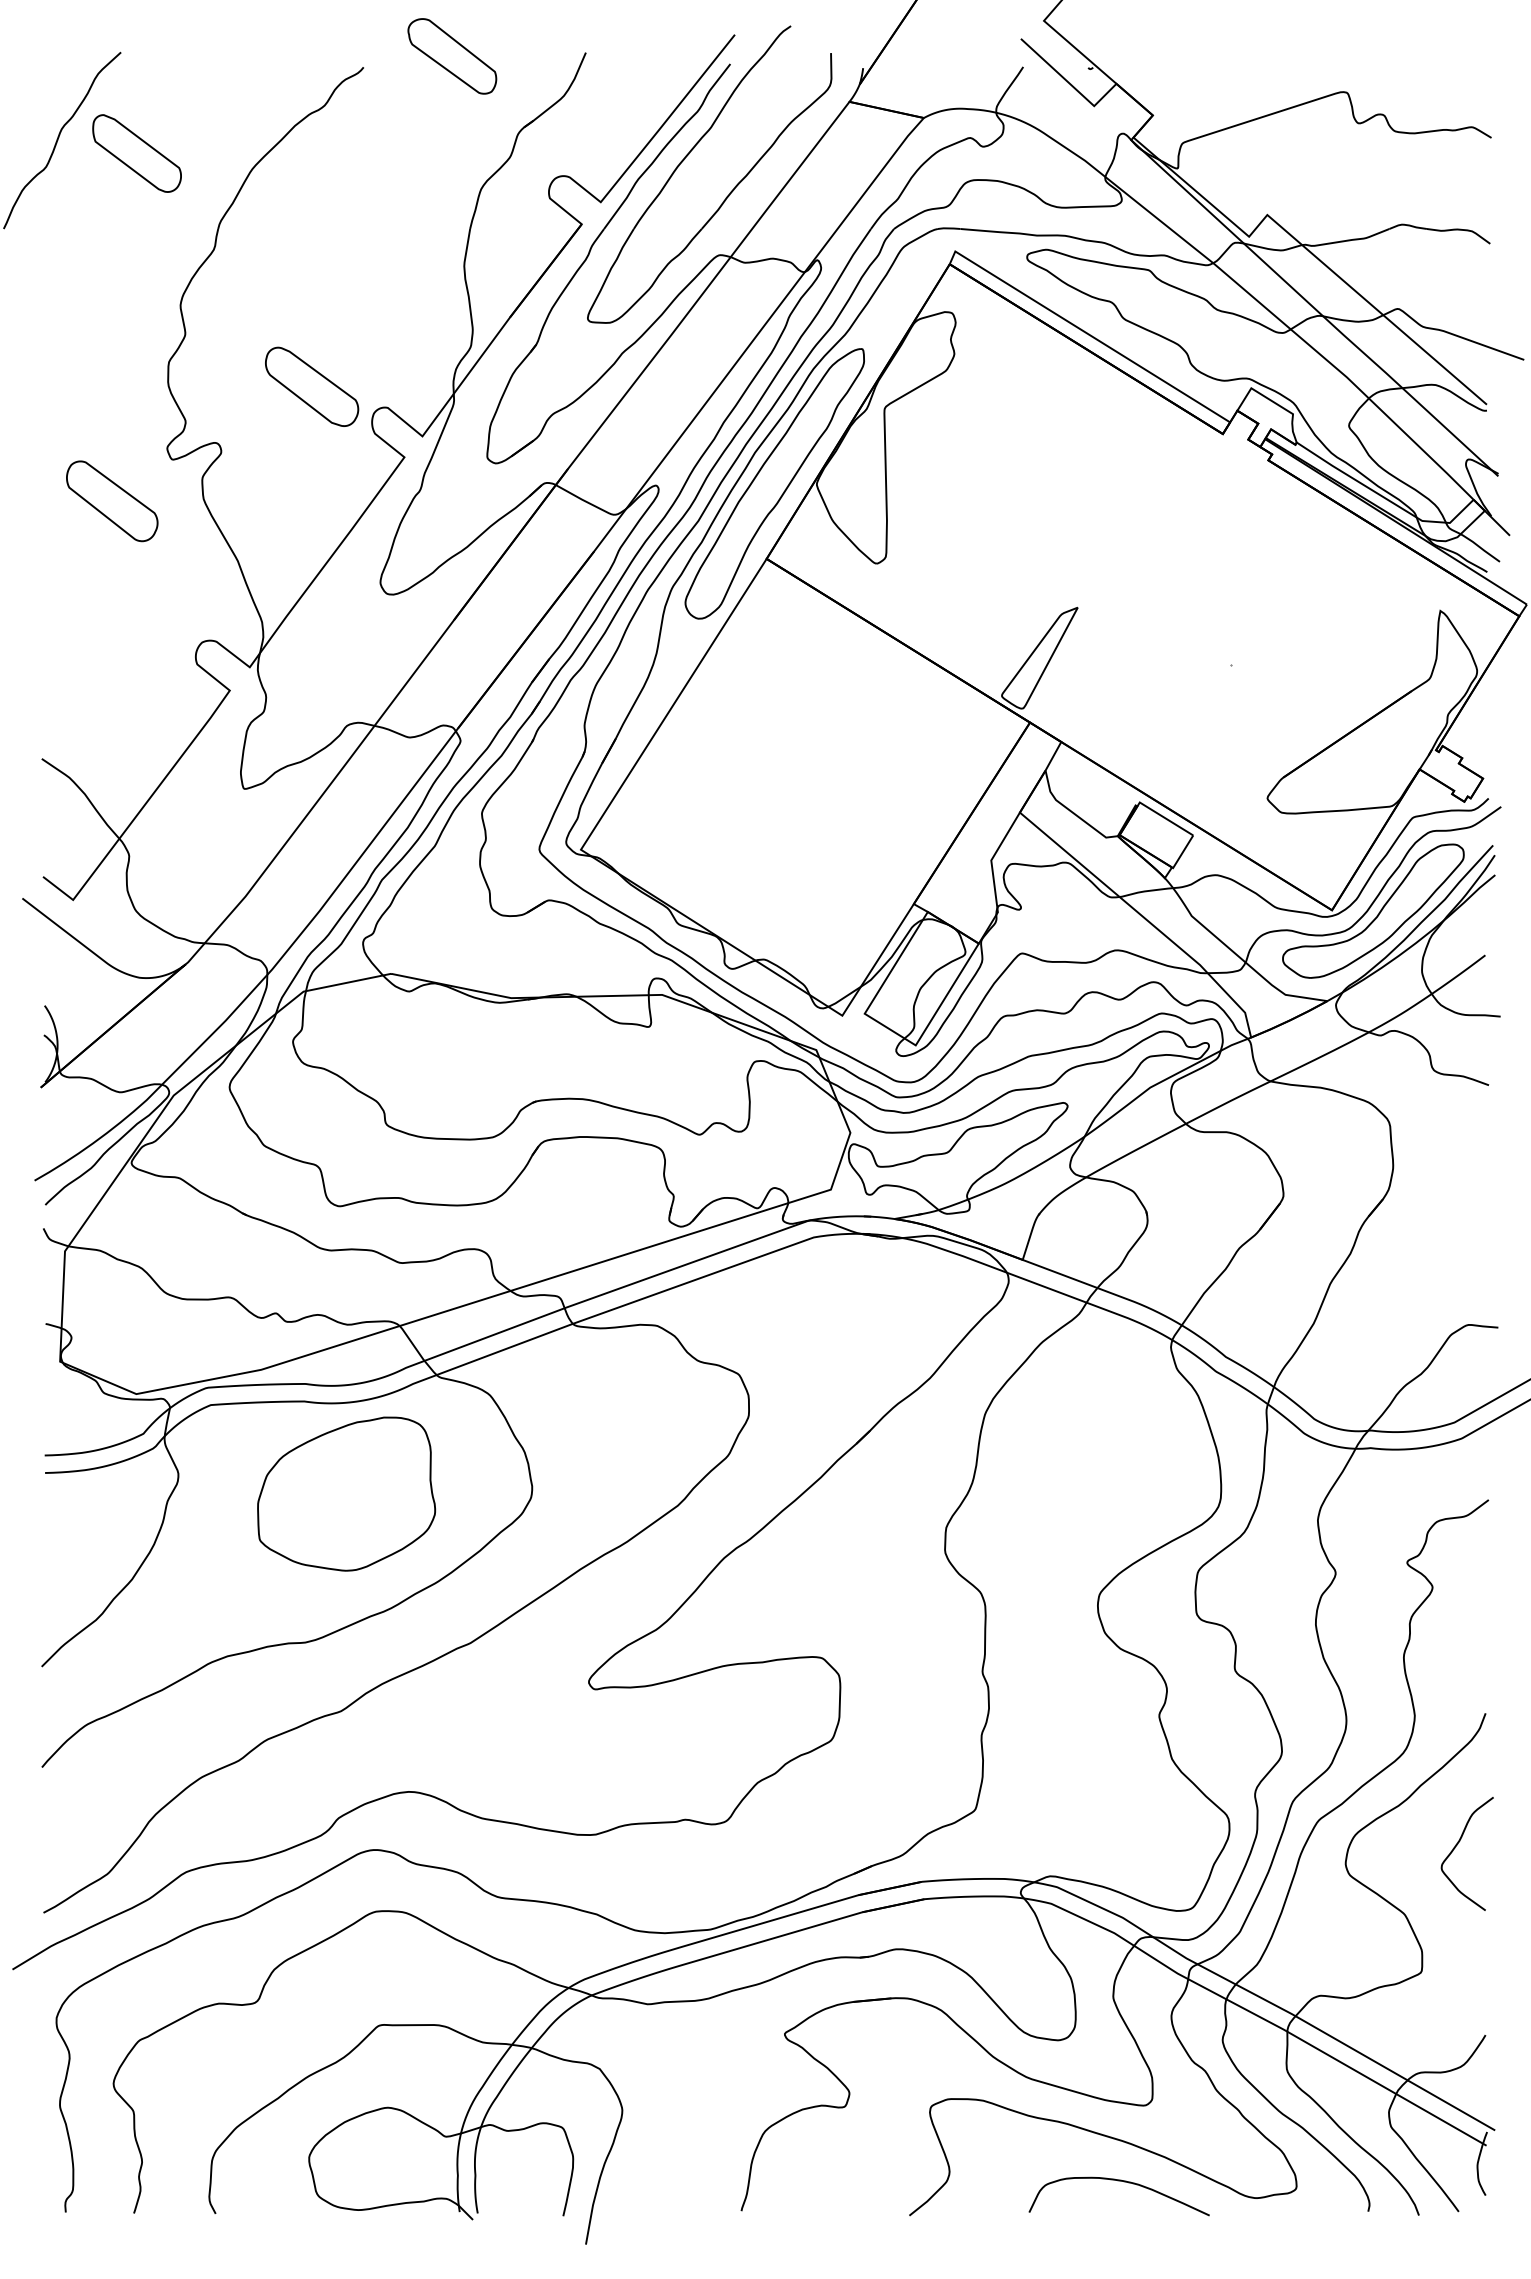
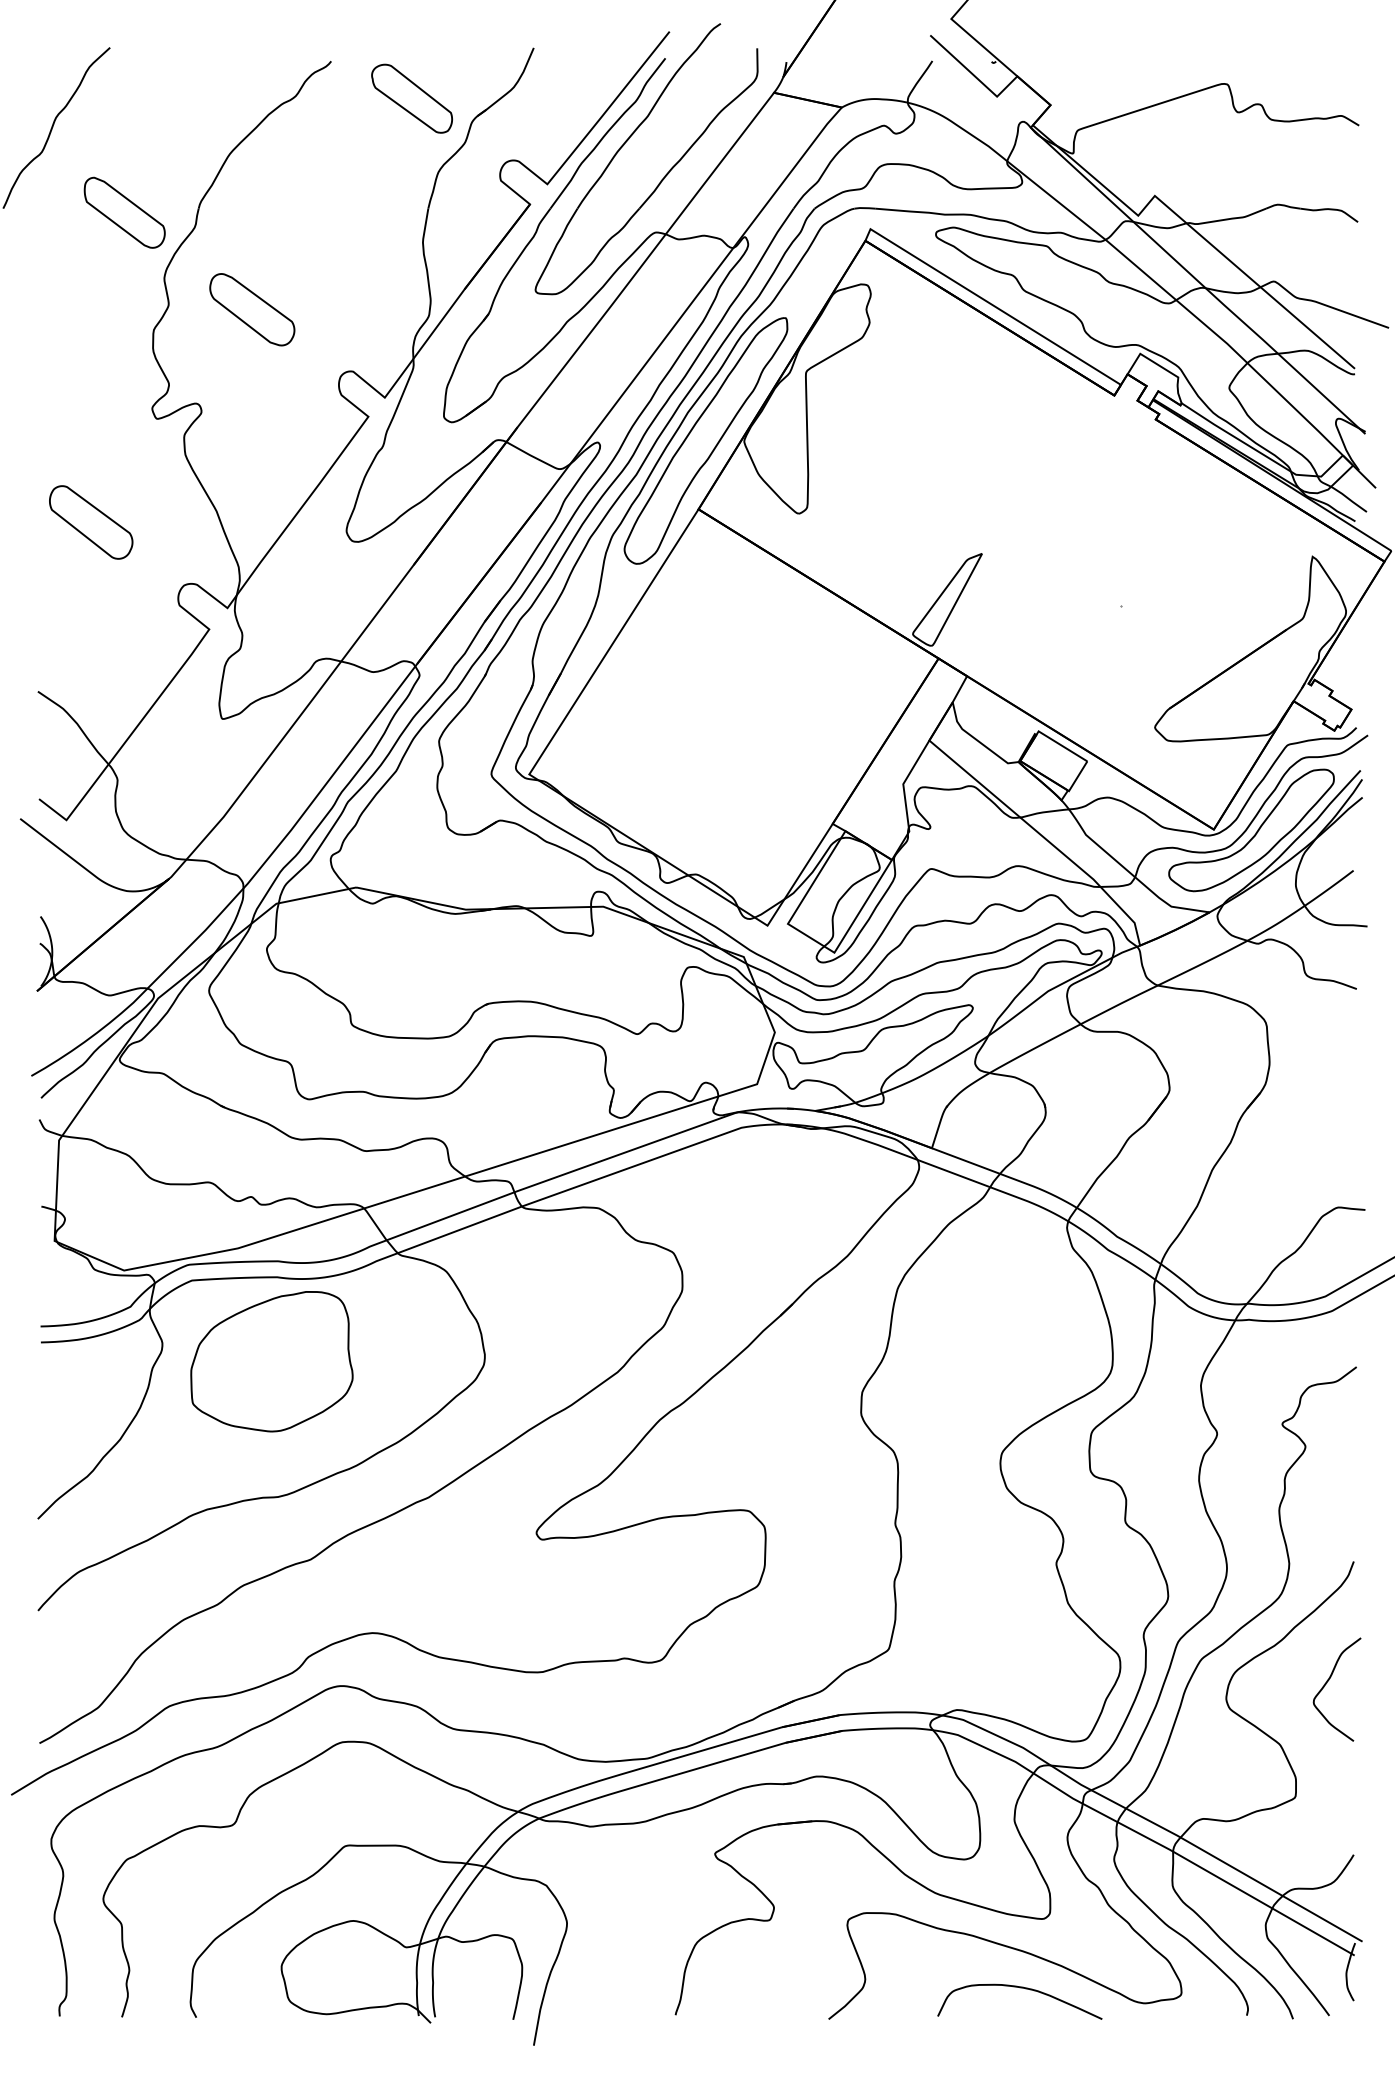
part: (452, 56) -> (412, 98), moved
part: (136, 153) -> (124, 212), moved
part: (312, 386) -> (252, 309), moved
part: (112, 501) -> (91, 522), moved
part: (346, 1493) -> (271, 1361), moved

